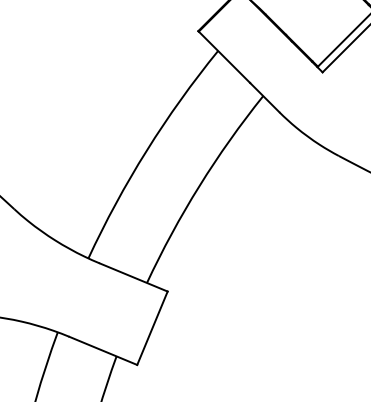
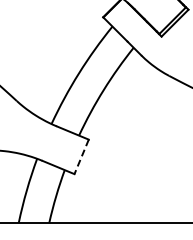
line: (152, 327) -> (81, 156), solid -> dashed

